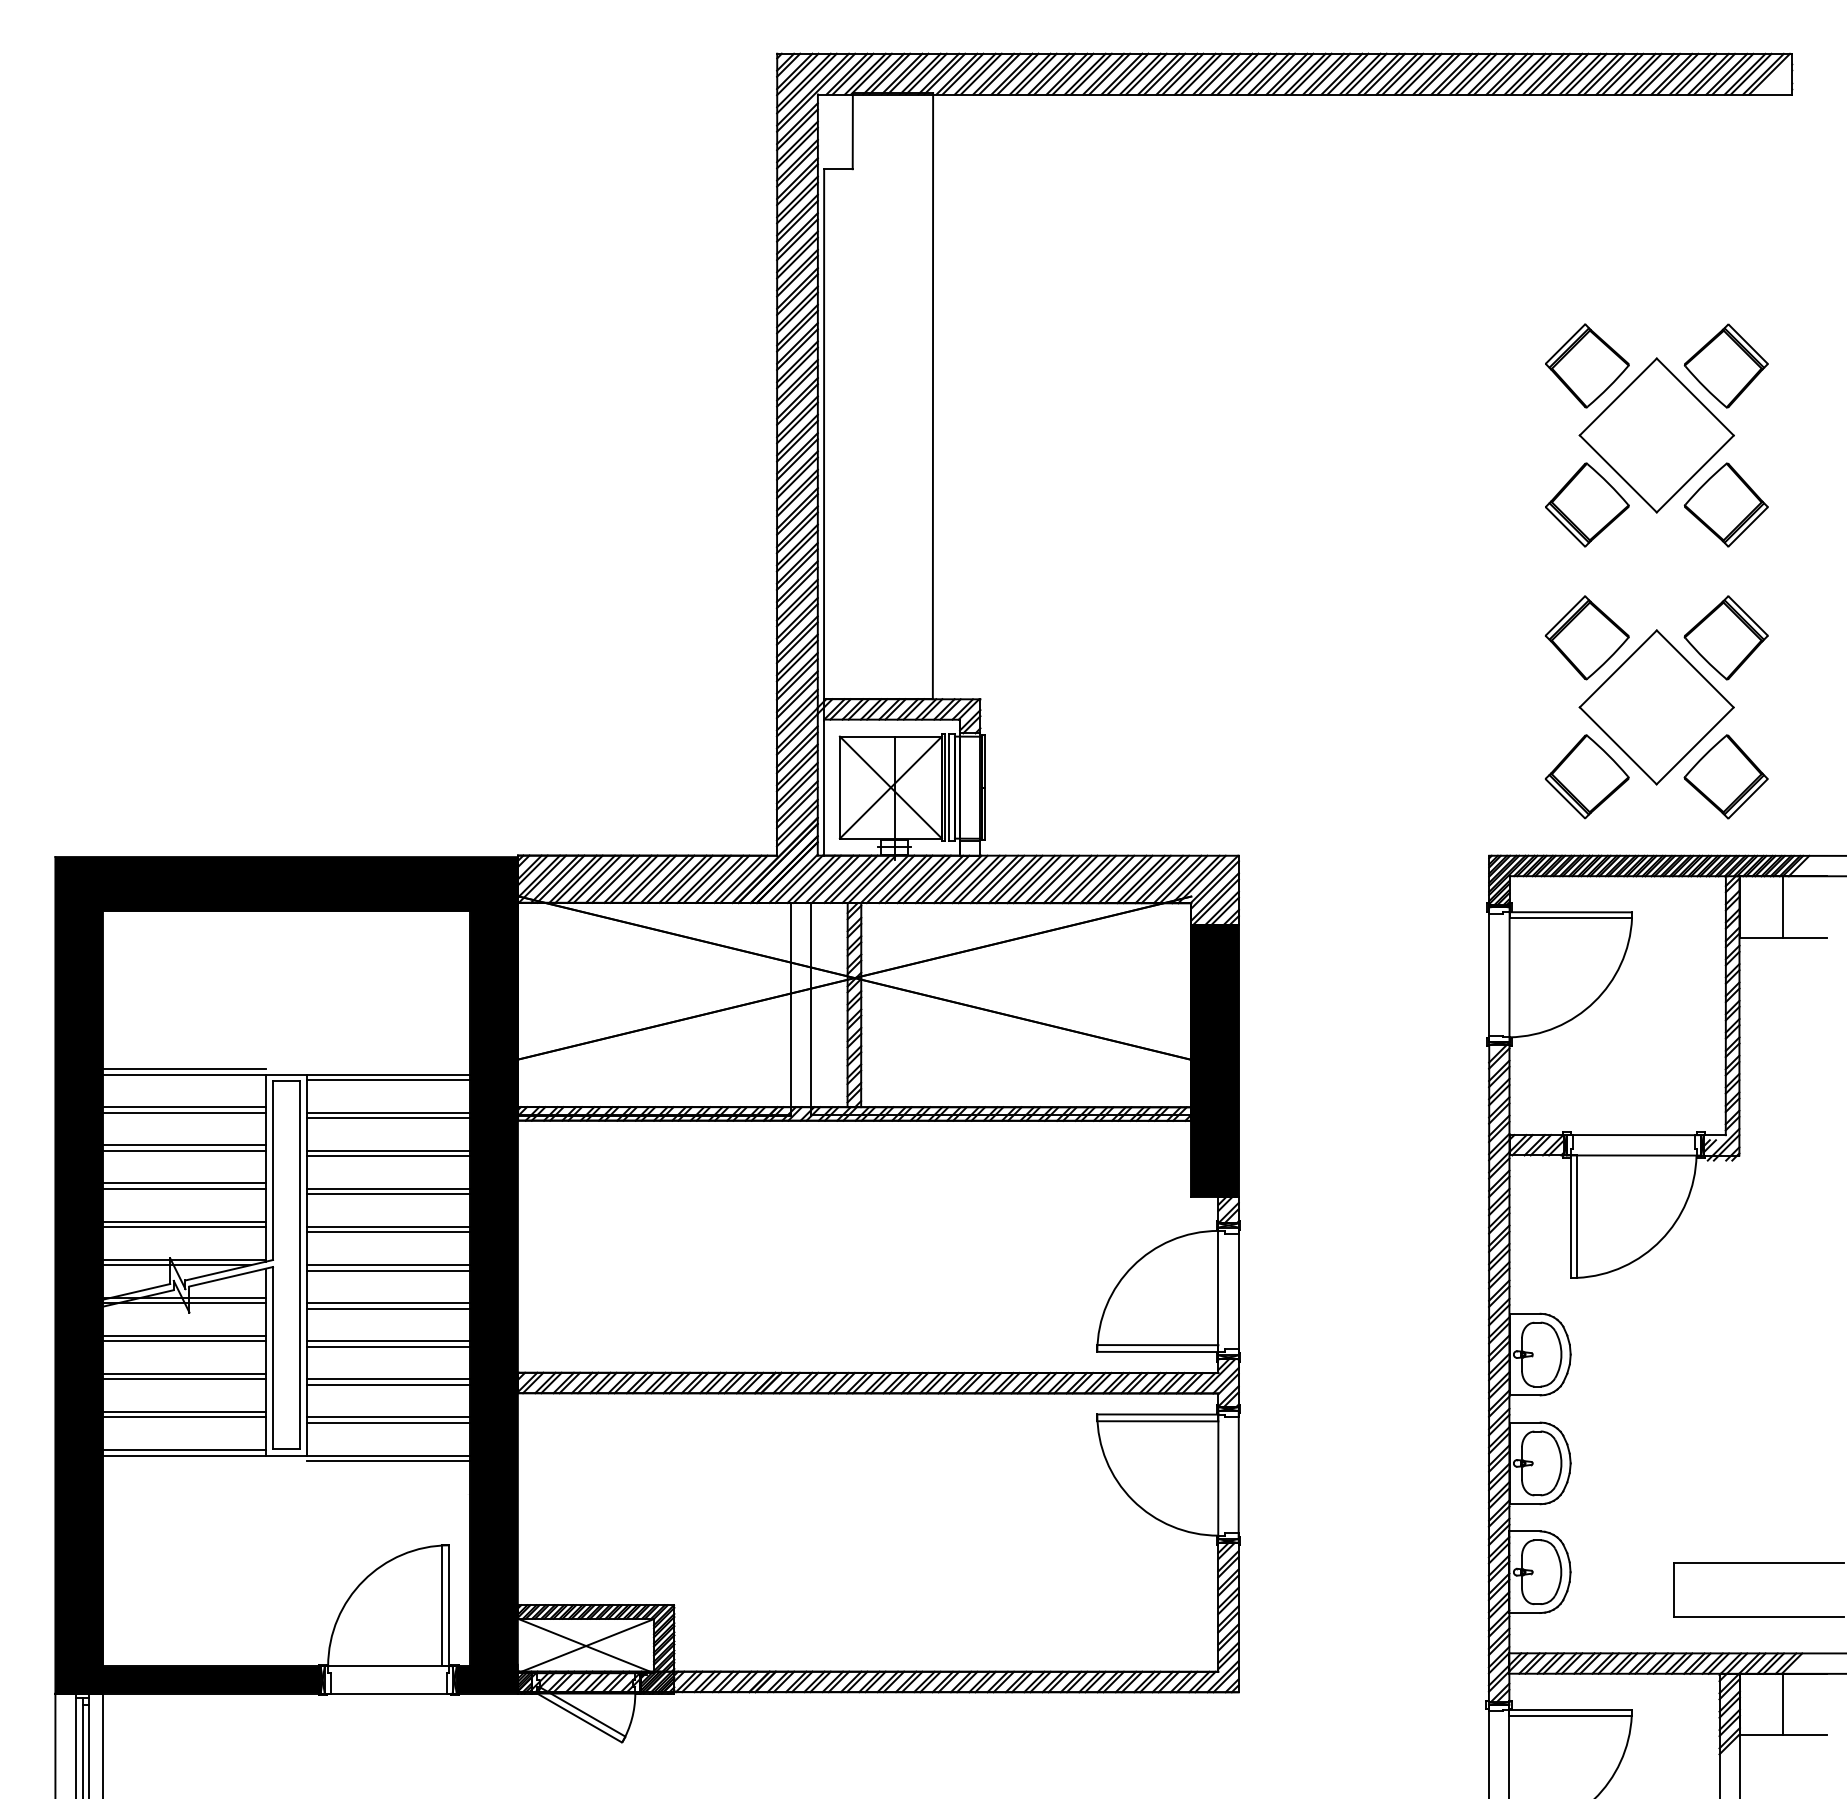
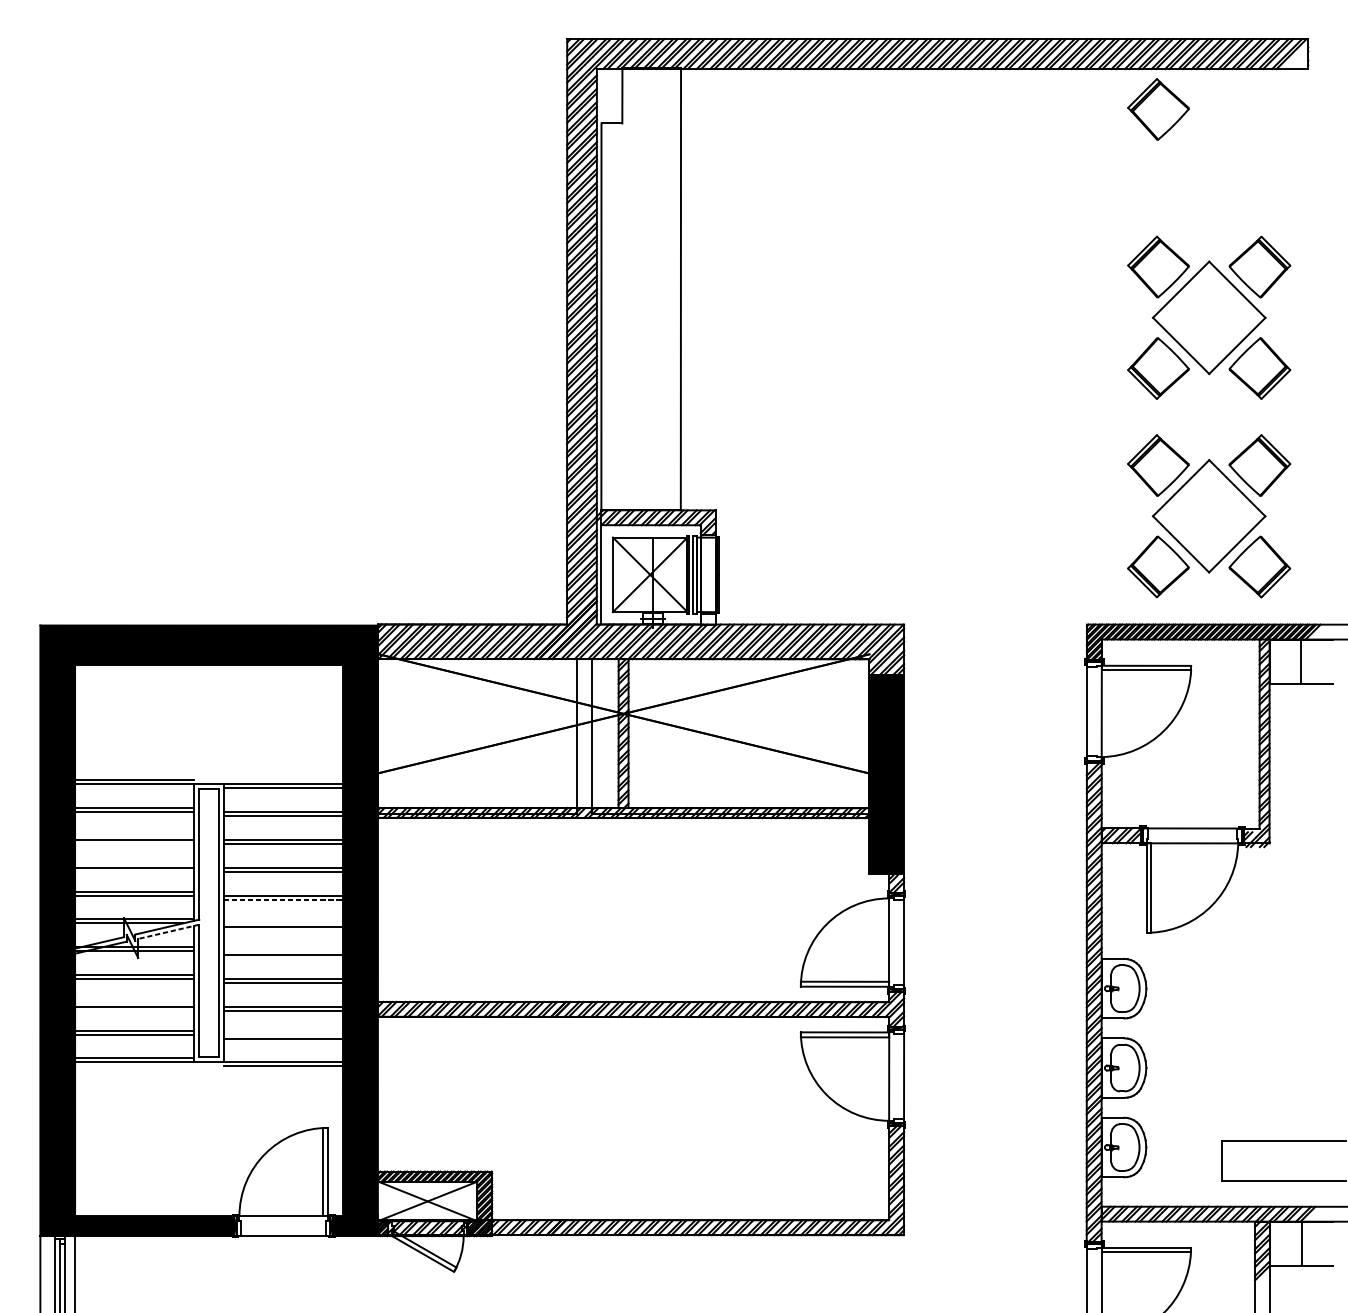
part: (1587, 149) -> (1158, 109), added
line: (184, 1145) -> (134, 836), removed
line: (184, 1183) -> (134, 863), removed
line: (388, 1232) -> (283, 899), solid -> dashed
line: (388, 1265) -> (283, 923), removed
line: (231, 1276) -> (168, 931), solid -> dashed
line: (388, 1303) -> (283, 951), removed
line: (184, 1373) -> (134, 1002), removed
line: (388, 1417) -> (283, 1034), removed

